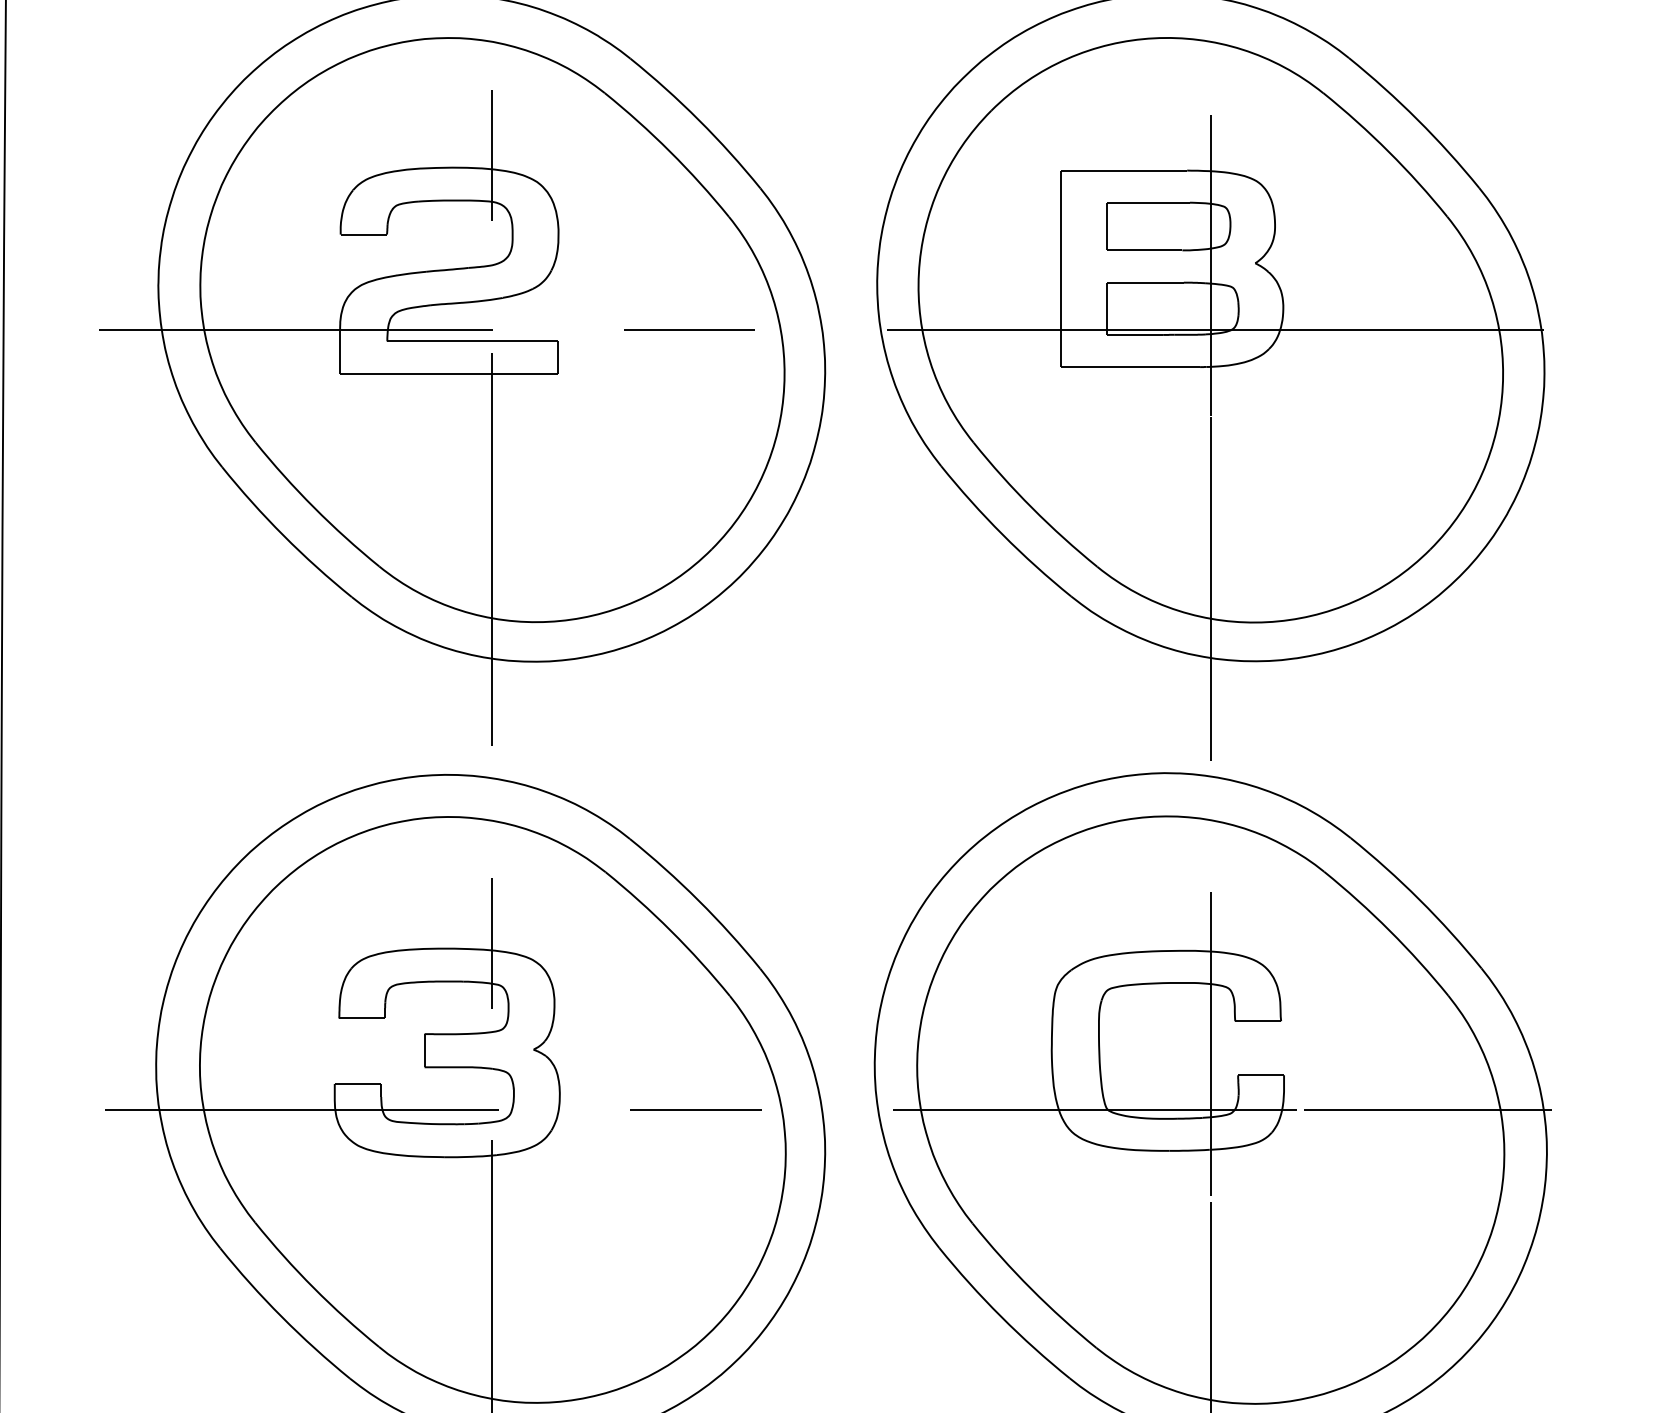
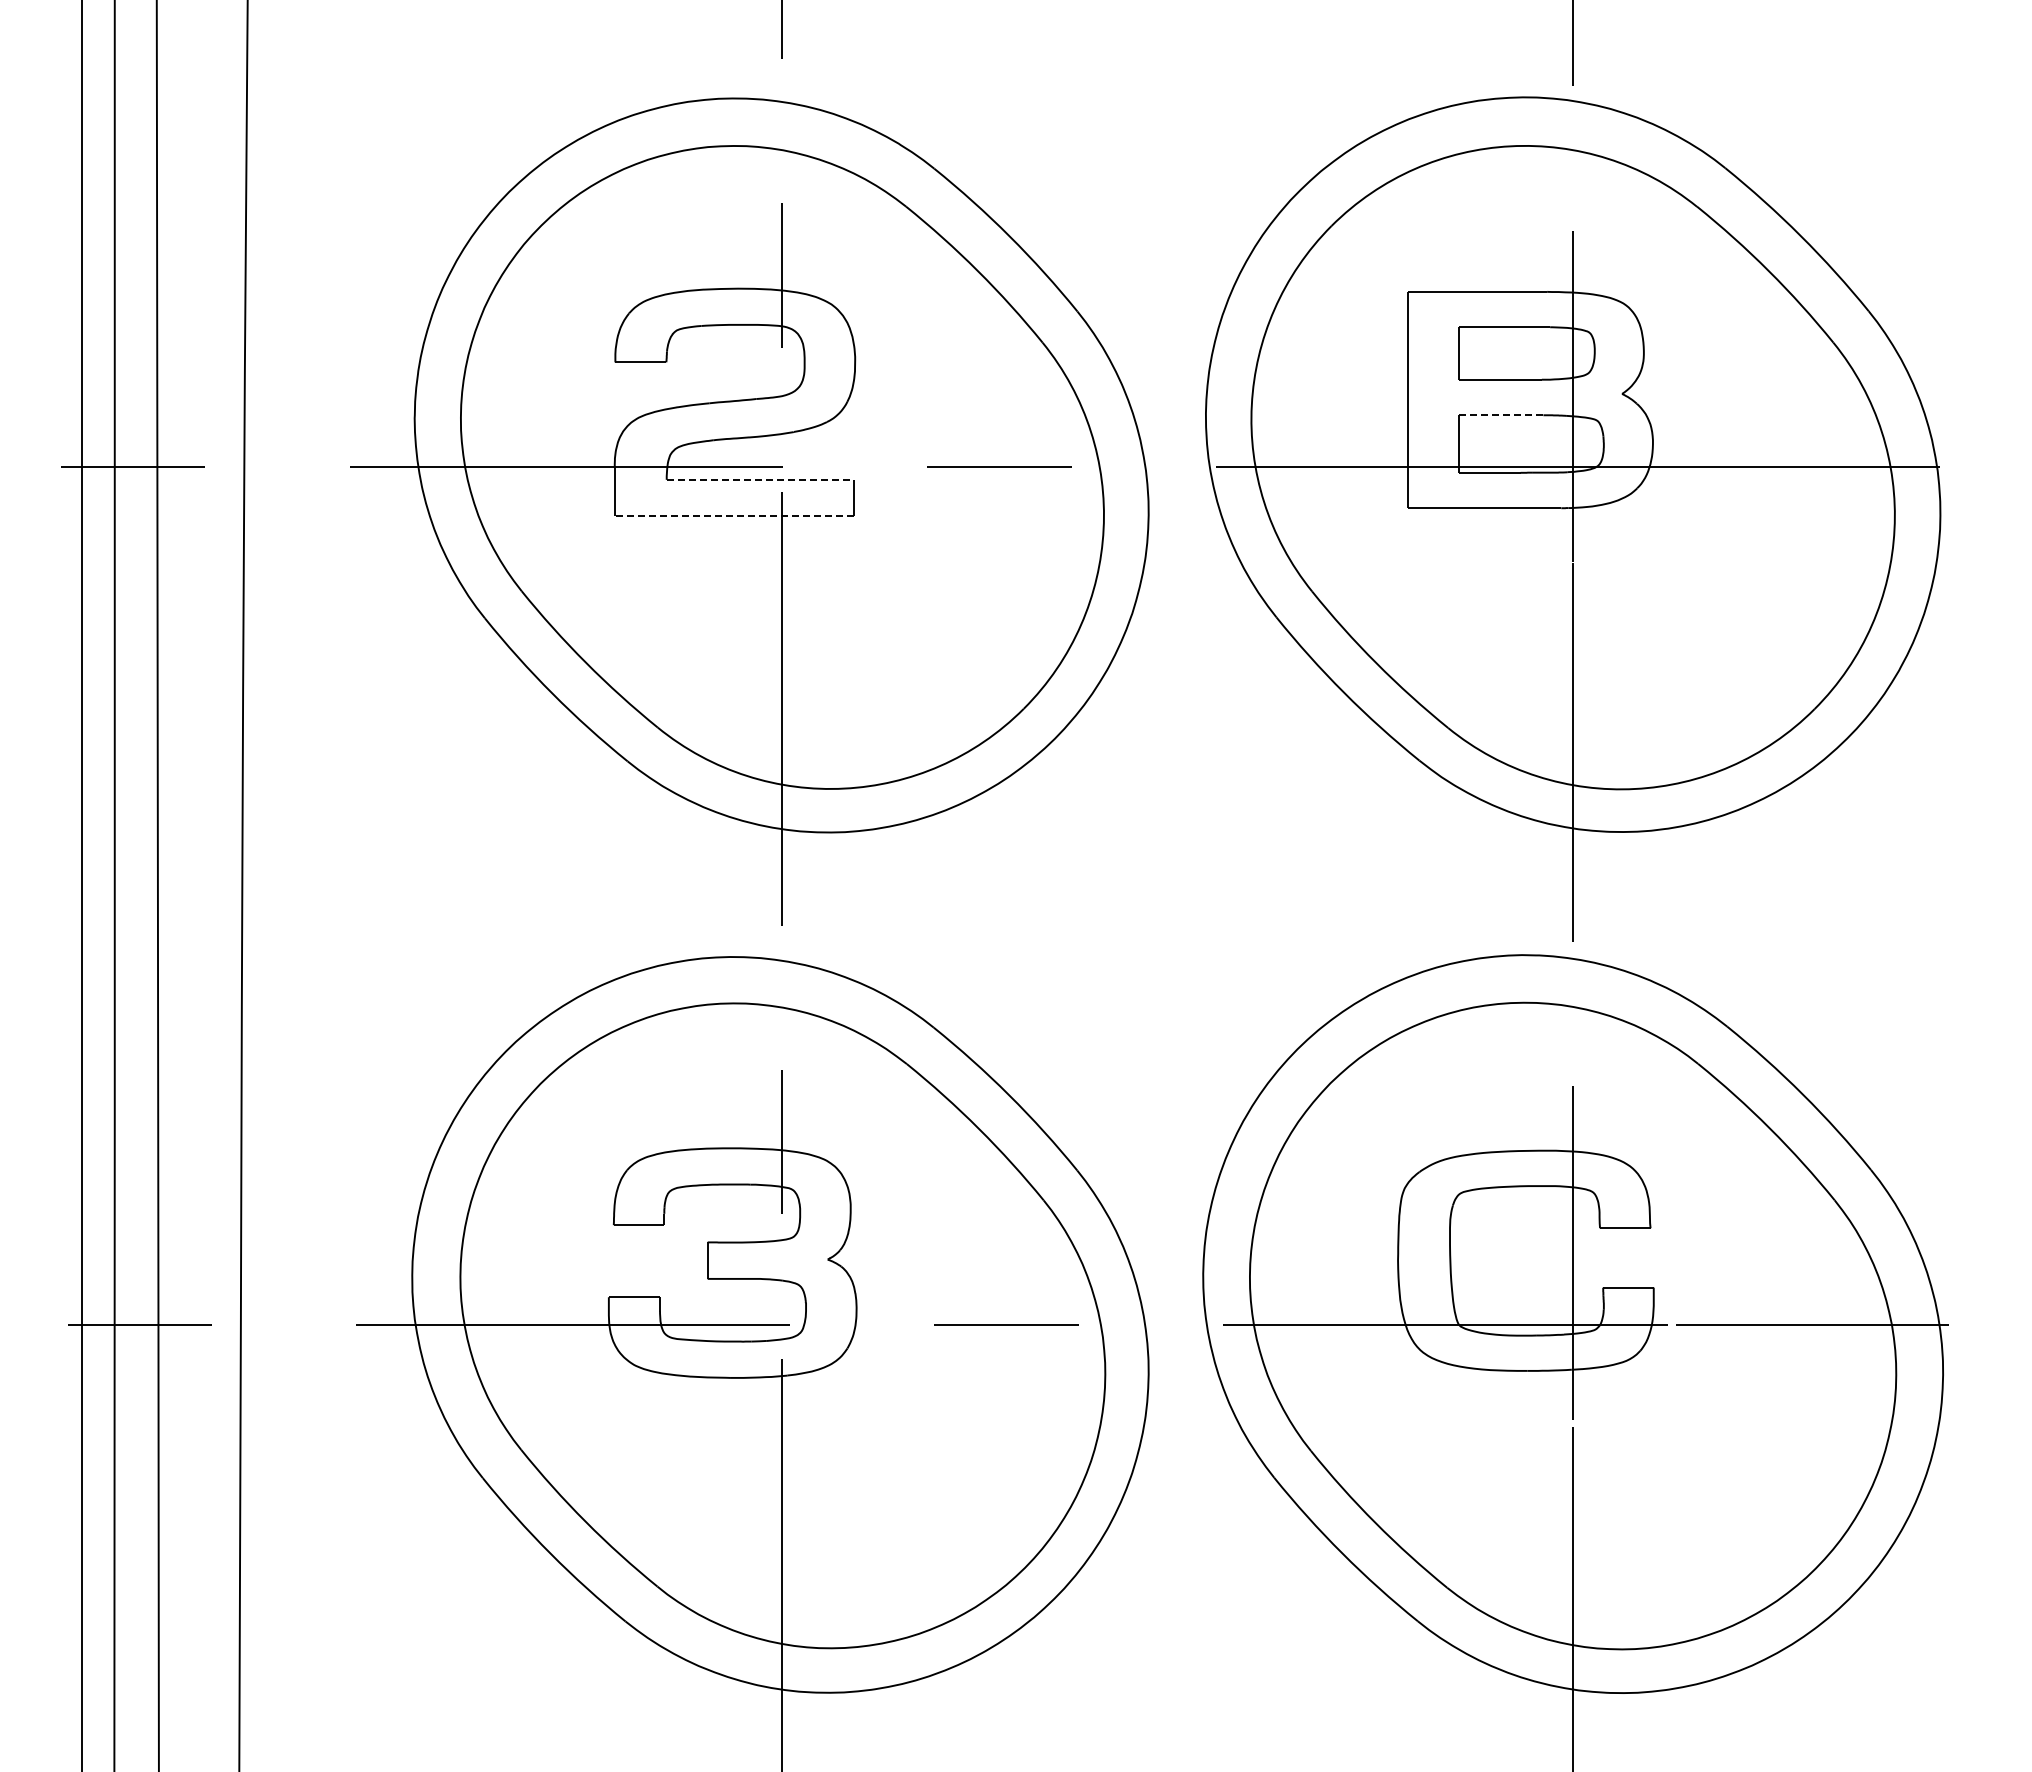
line: (1144, 282) -> (1500, 415), solid -> dashed
line: (472, 341) -> (760, 479), solid -> dashed
line: (448, 374) -> (734, 516), solid -> dashed

